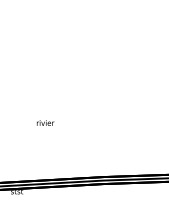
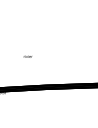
text: (44, 122) -> (27, 56), moved

